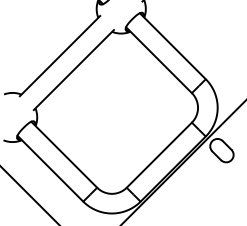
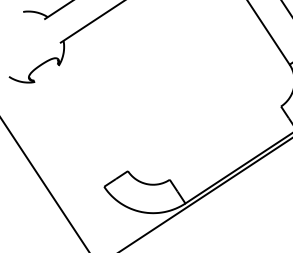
line: (64, 154) -> (91, 114), removed
line: (158, 154) -> (224, 141), removed
line: (50, 168) -> (67, 130), removed

